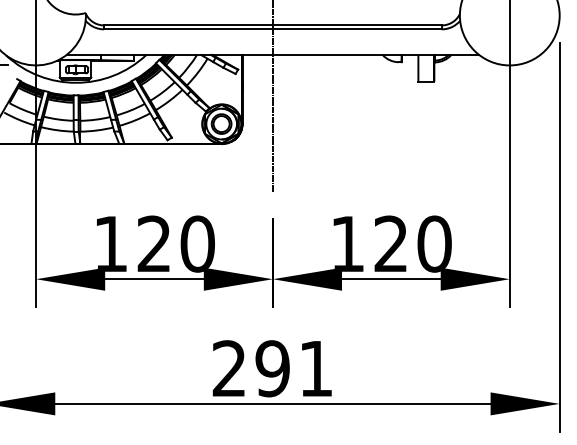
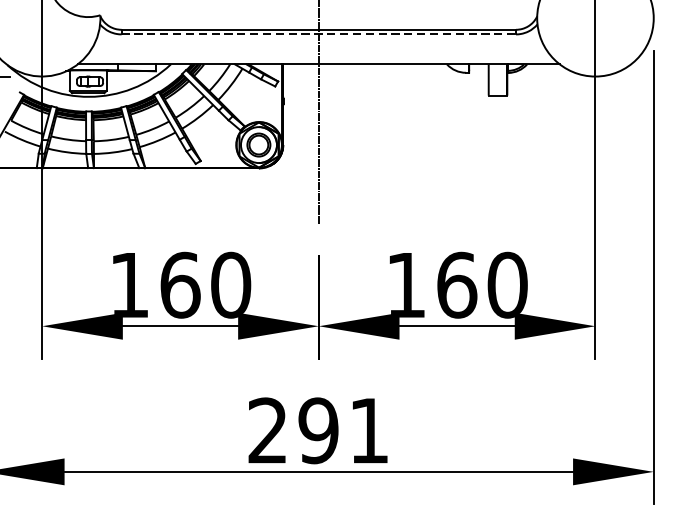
line: (272, 29) -> (318, 34), solid -> dashed
text: (154, 243) -> (180, 284), 120 -> 160
text: (391, 243) -> (457, 284), 120 -> 160

